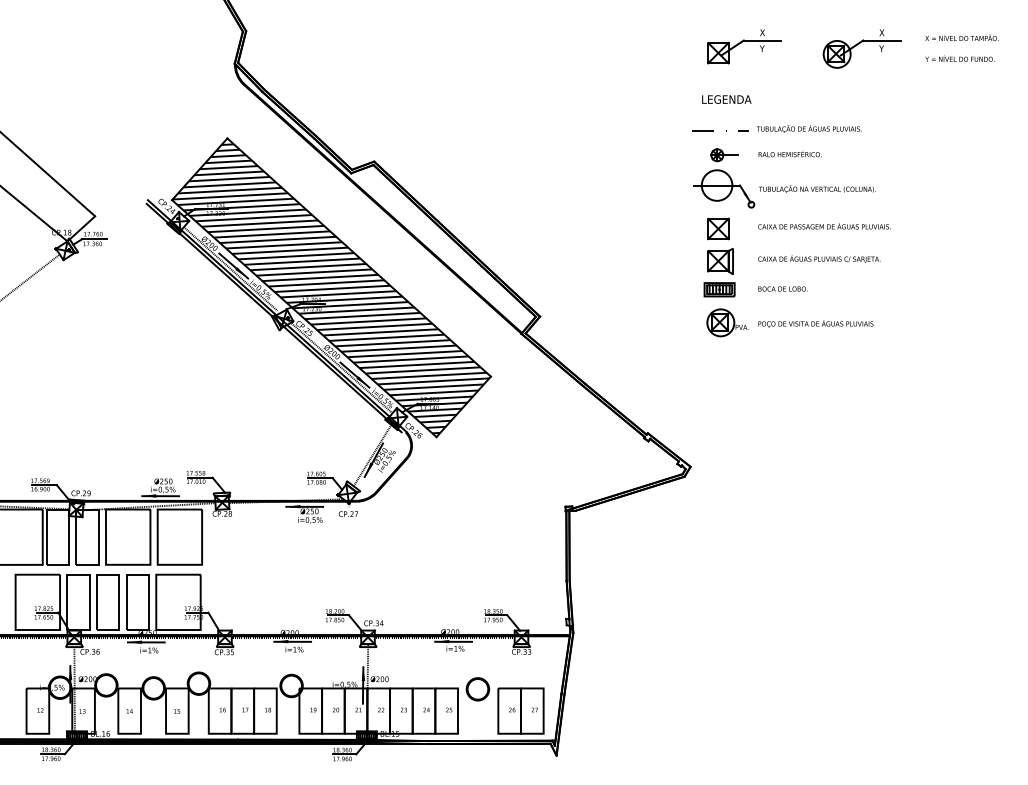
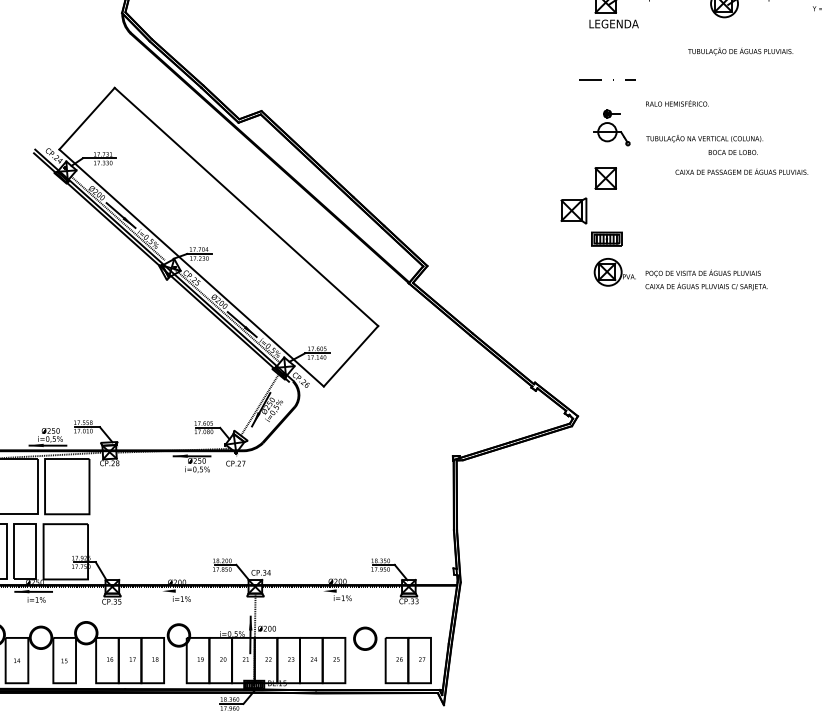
text: (726, 99) -> (613, 23), moved
text: (808, 128) -> (739, 50), moved
part: (724, 178) -> (611, 127), size x0.6
text: (824, 226) -> (741, 171), moved
text: (819, 258) -> (706, 285), moved
part: (720, 261) -> (573, 210), moved
hatch: (330, 285) -> (217, 234), removed
text: (782, 288) -> (732, 151), moved
line: (292, 641) -> (179, 590), removed
line: (453, 641) -> (340, 590), removed

